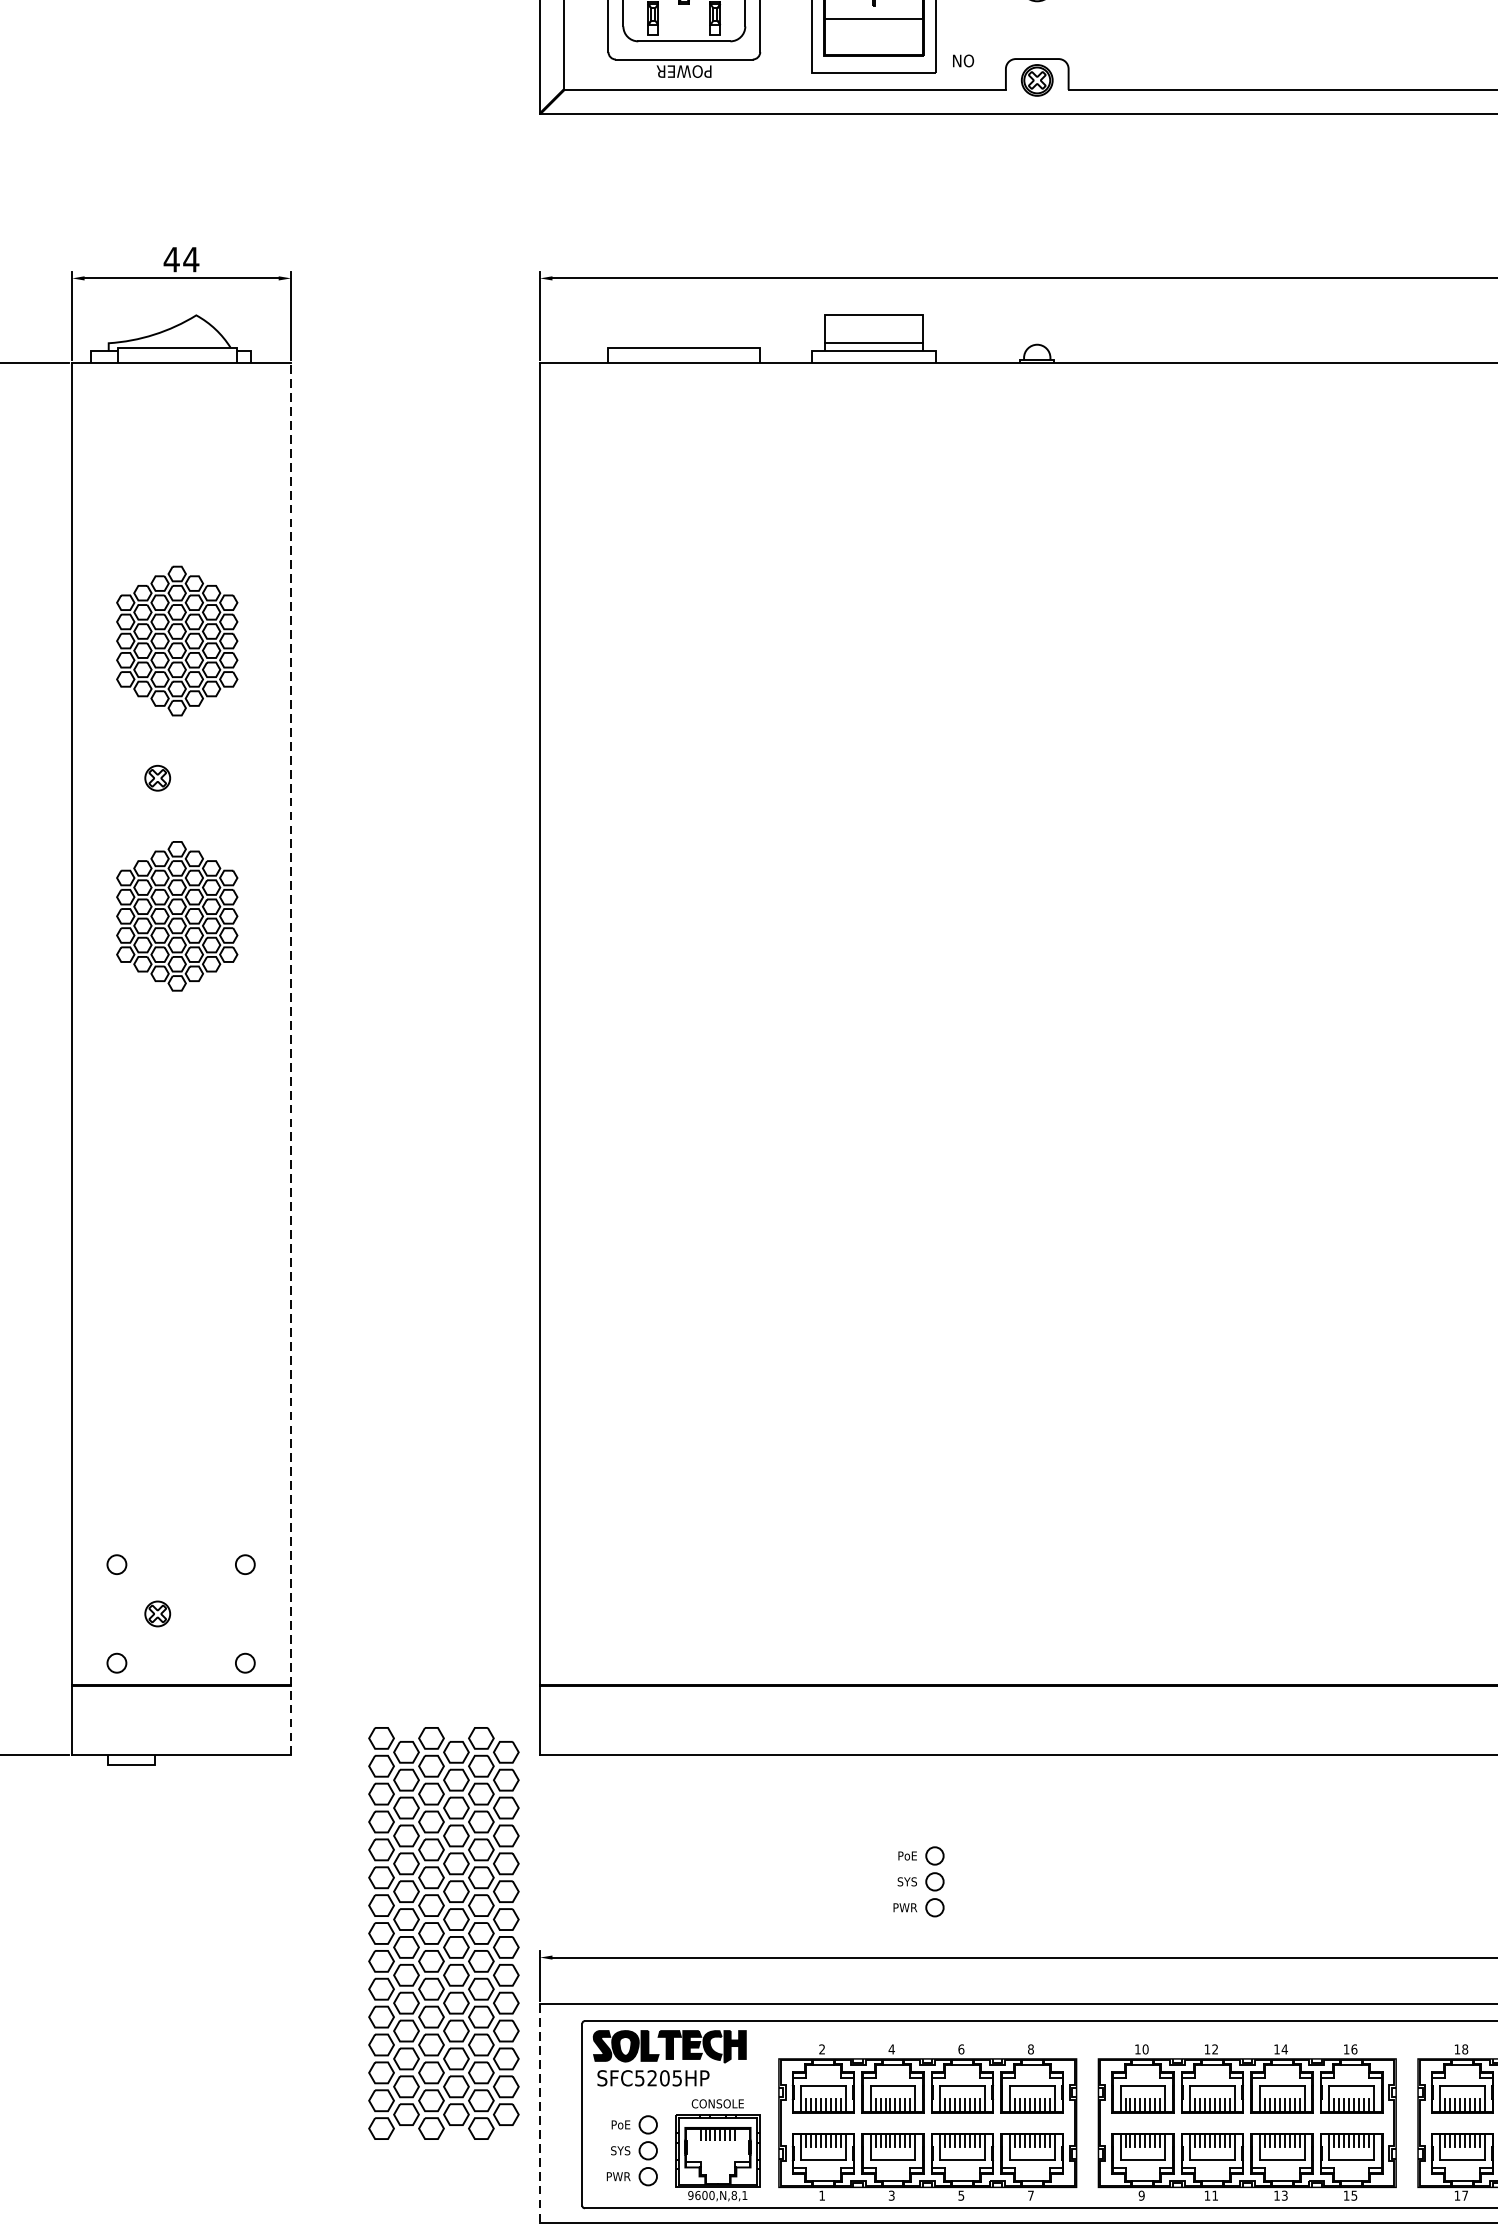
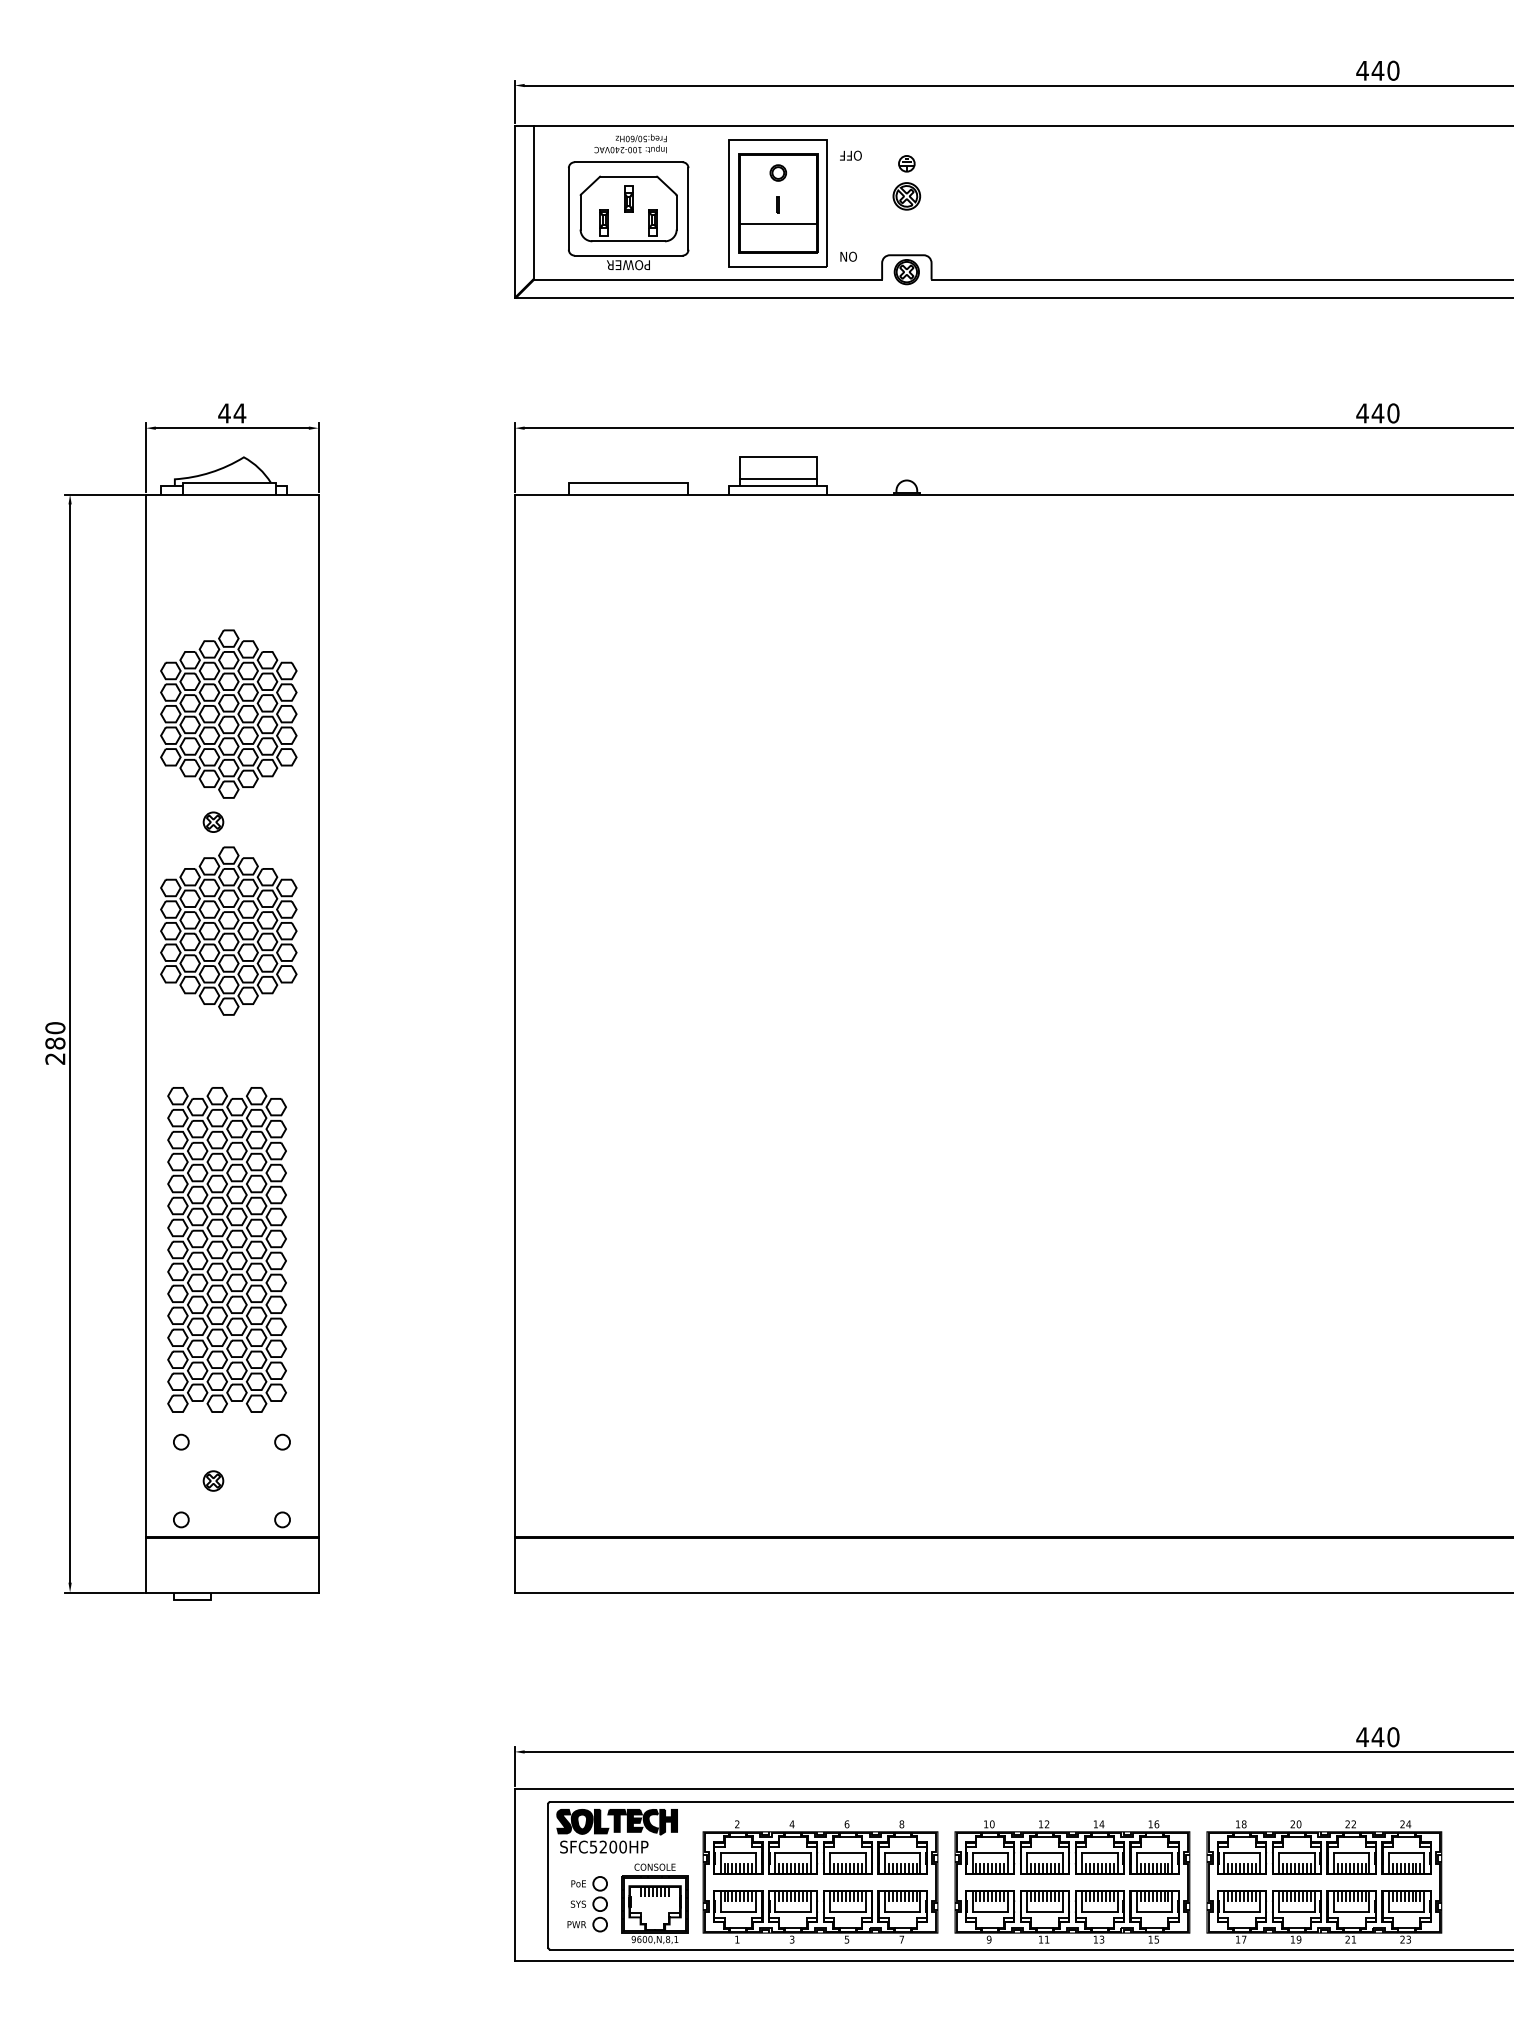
part: (176, 640) -> (228, 713), size x1.43
part: (176, 915) -> (228, 930), size x1.43
line: (290, 1058) -> (318, 1043), dashed -> solid
part: (918, 1882) -> (813, 1692), removed
part: (443, 1932) -> (226, 1249), moved
text: (676, 2077) -> (622, 1846), SFC5205HP -> SFC5200HP
line: (539, 2114) -> (514, 1875), dashed -> solid

